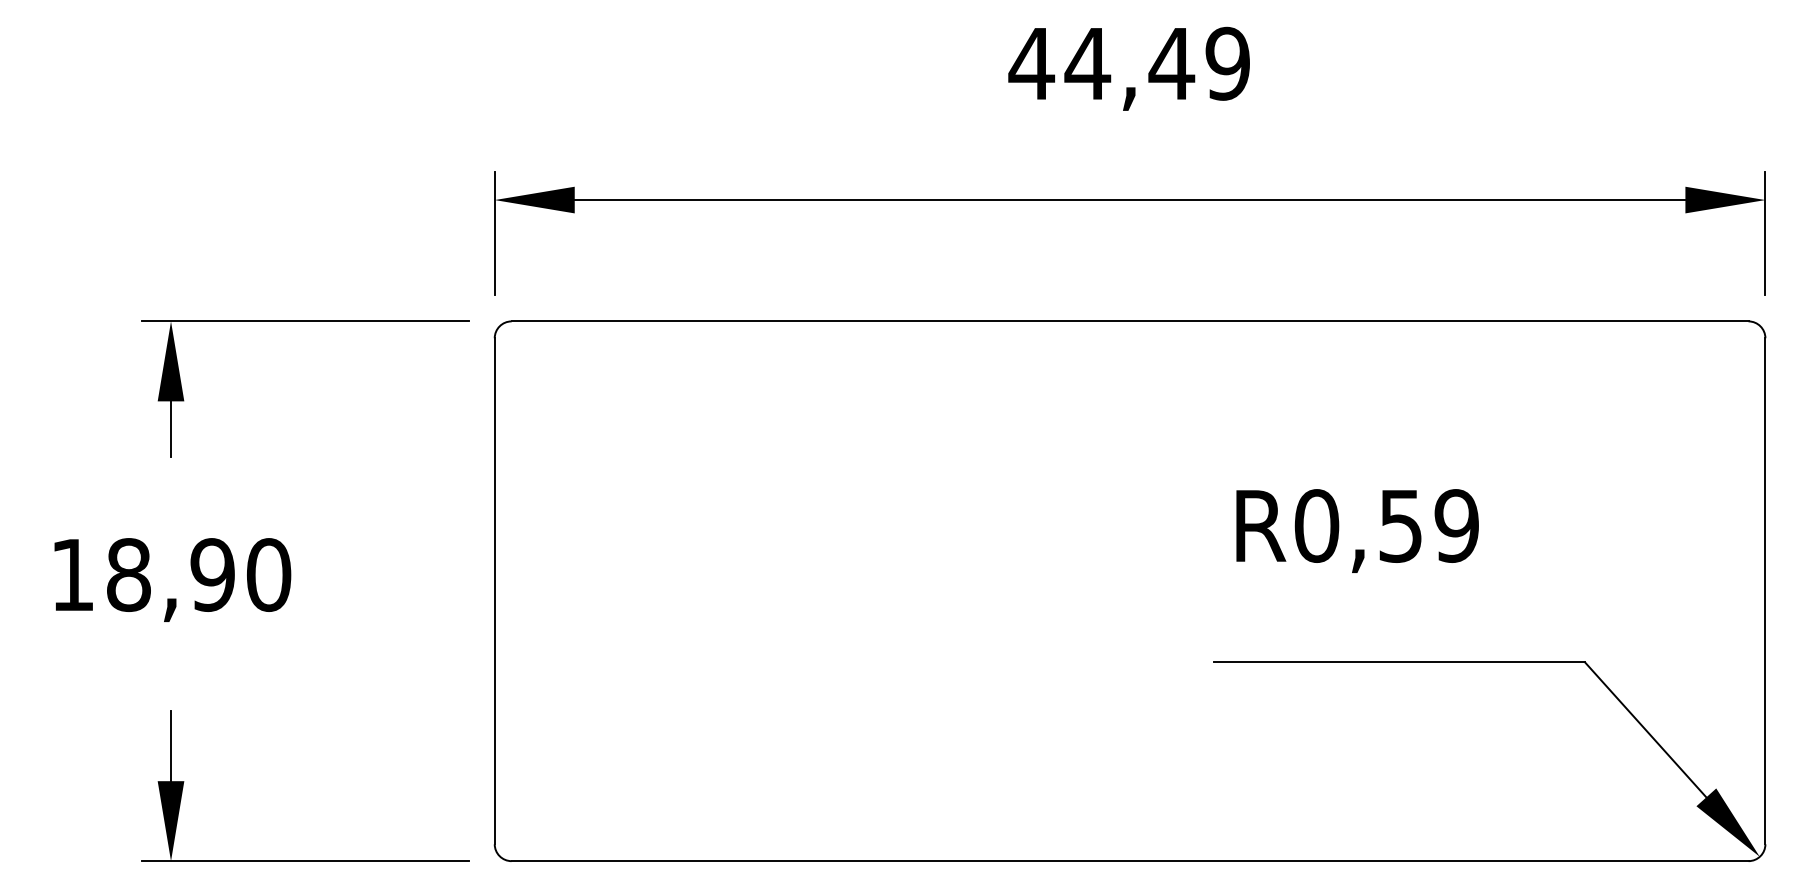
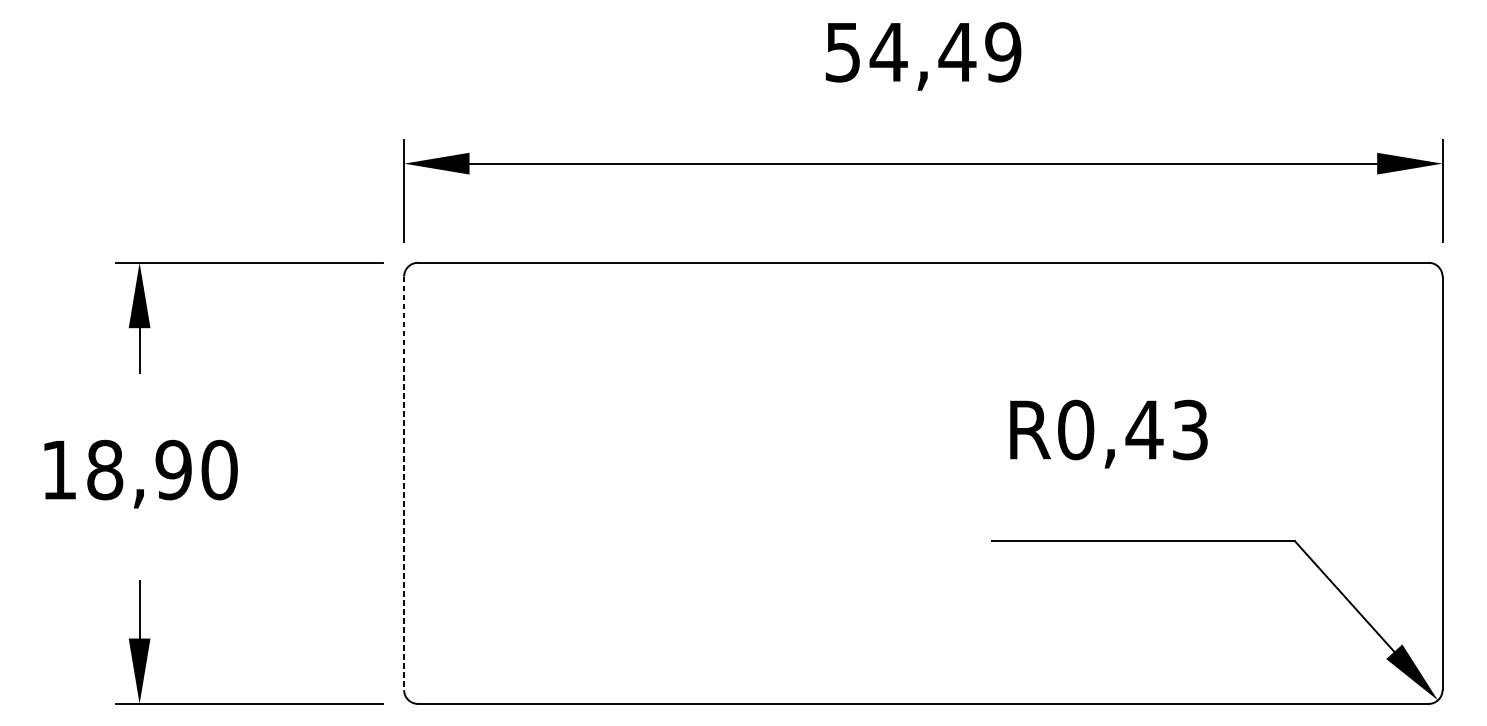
text: (1031, 64) -> (842, 52), 44,49 -> 54,49
text: (1427, 525) -> (1166, 429), R0,59 -> R0,43
line: (494, 591) -> (403, 483), solid -> dashed

